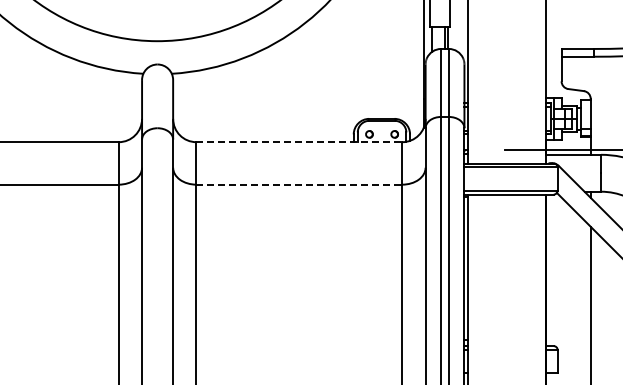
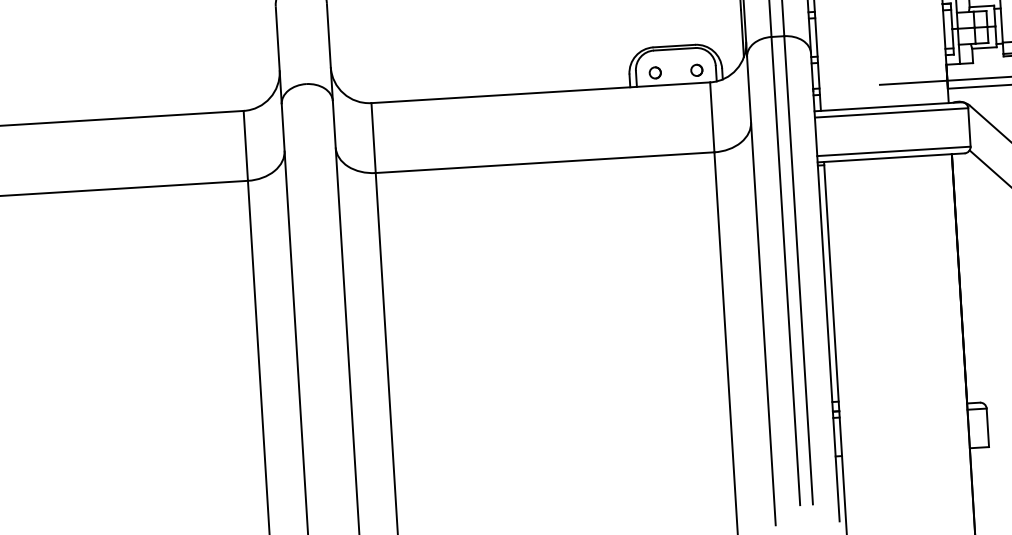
line: (299, 142) -> (541, 93), dashed -> solid
line: (299, 184) -> (545, 162), dashed -> solid

